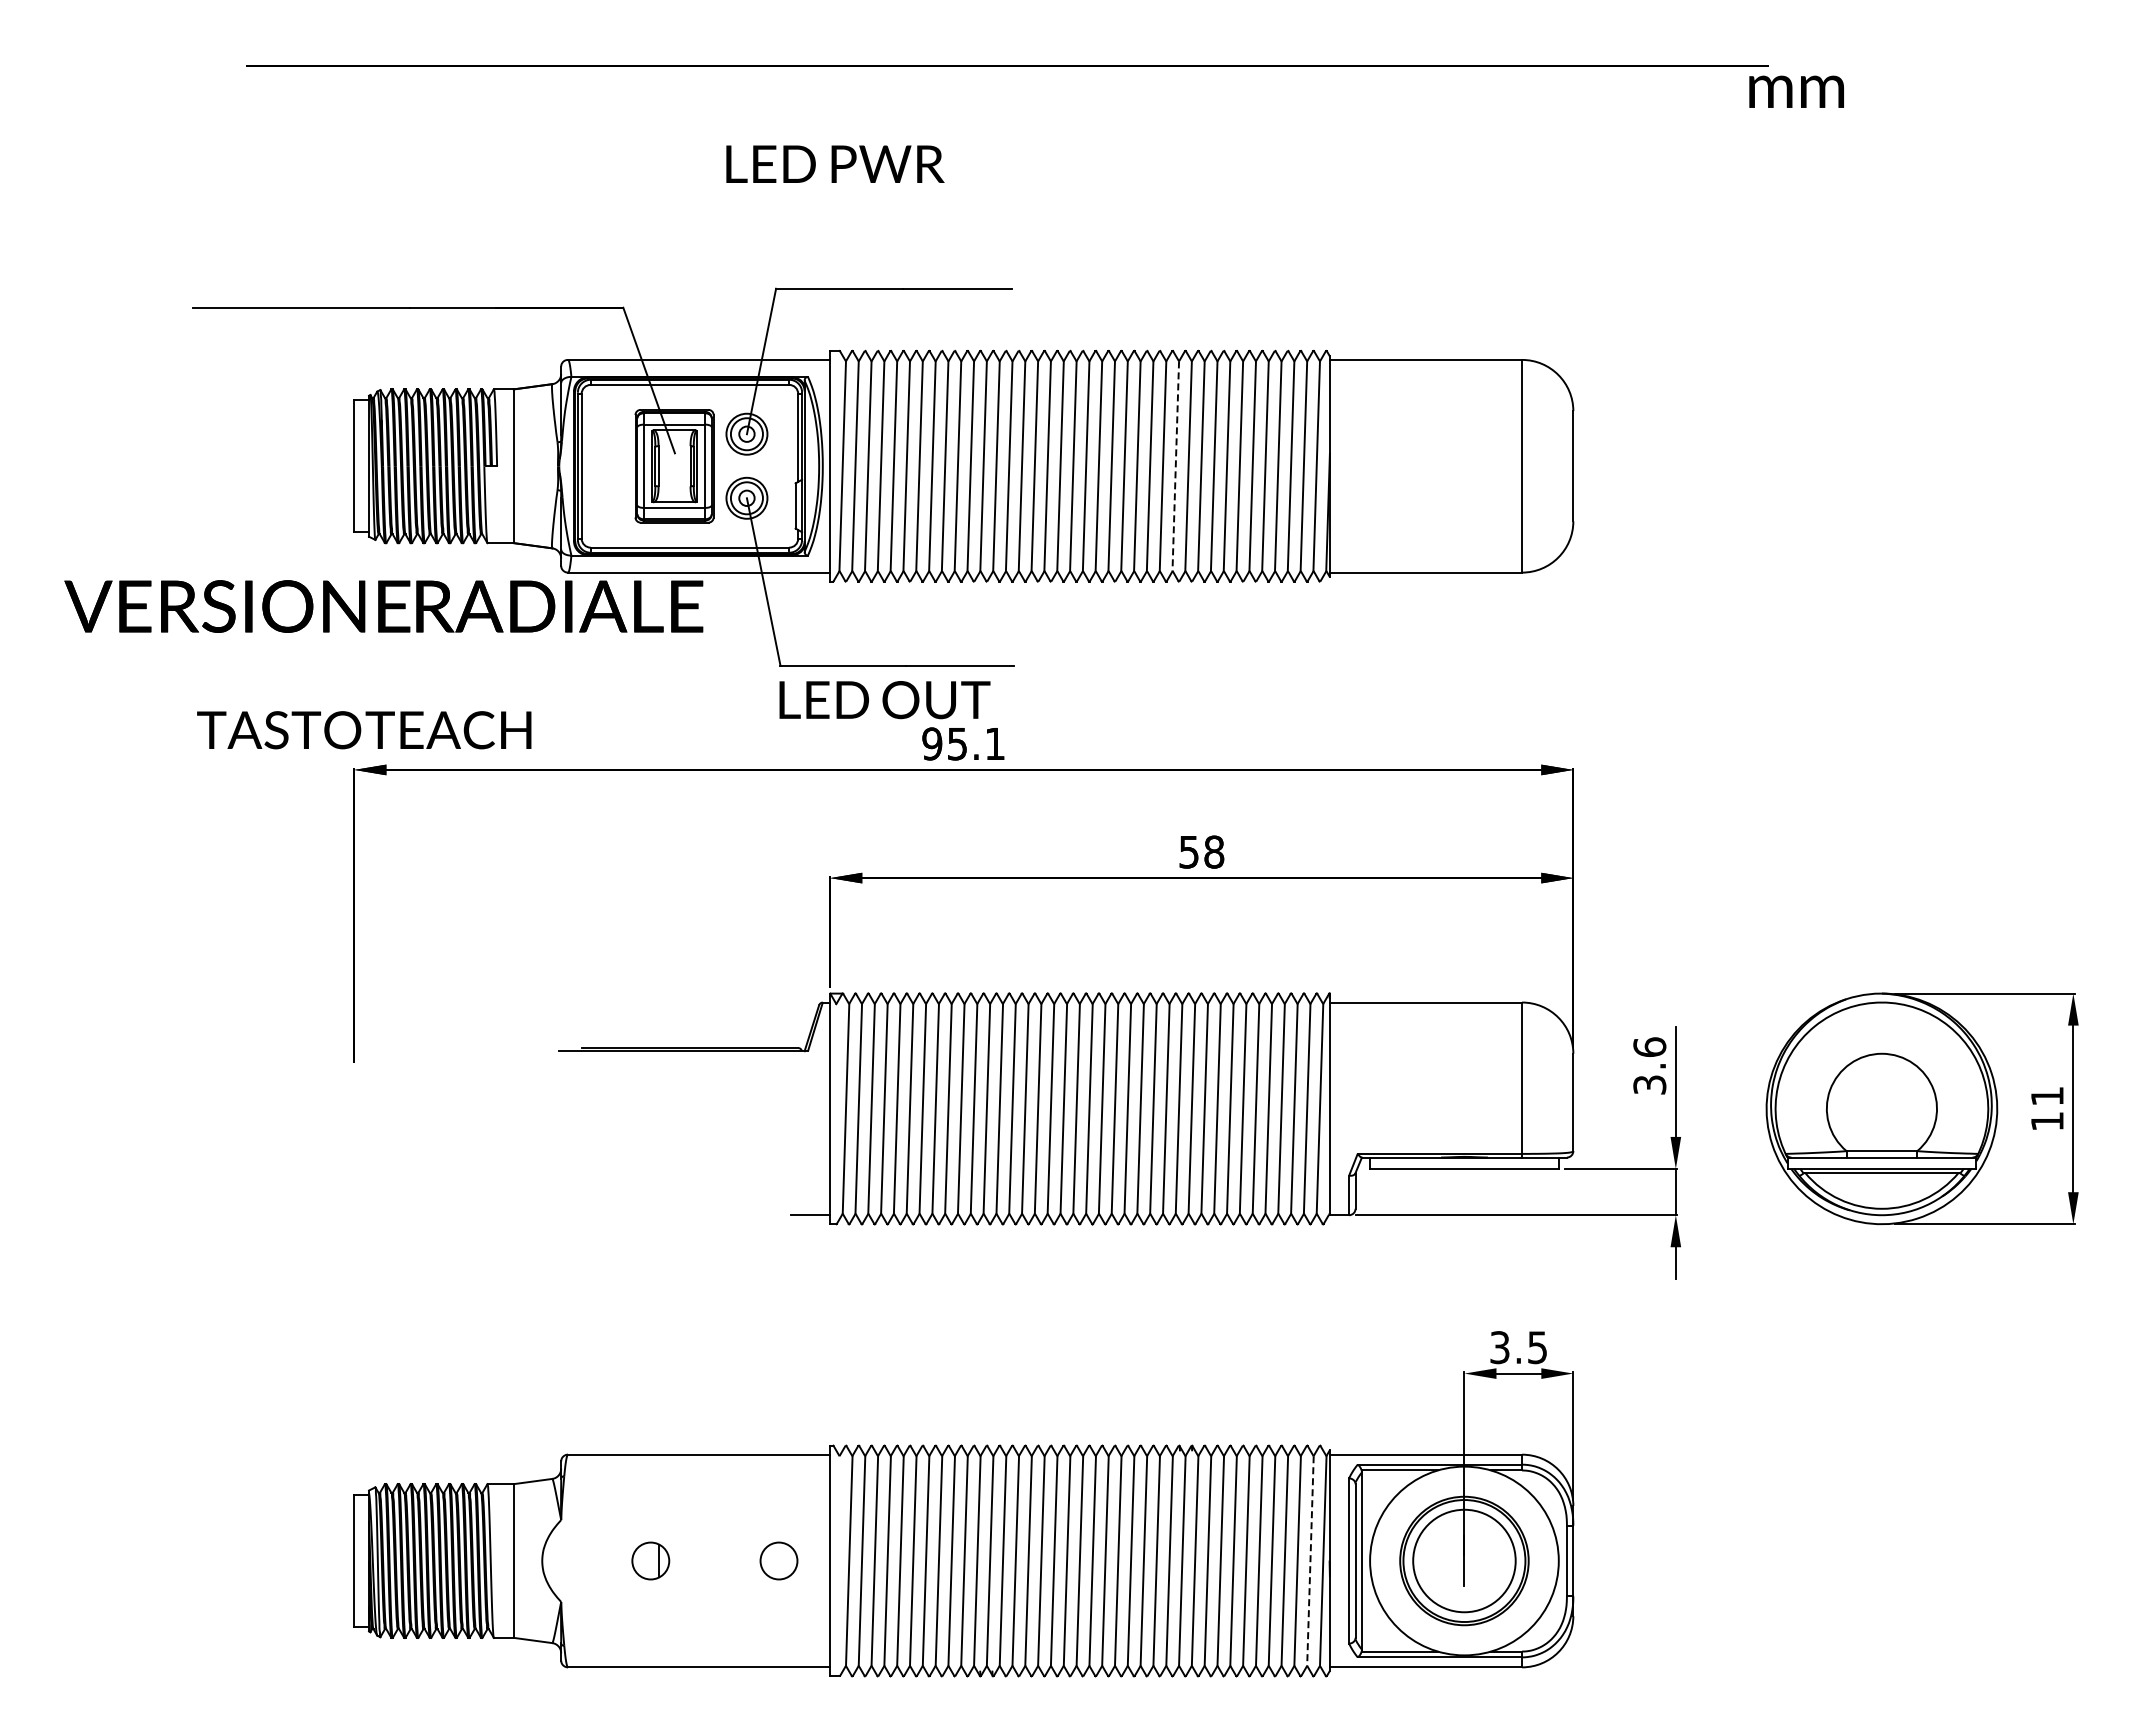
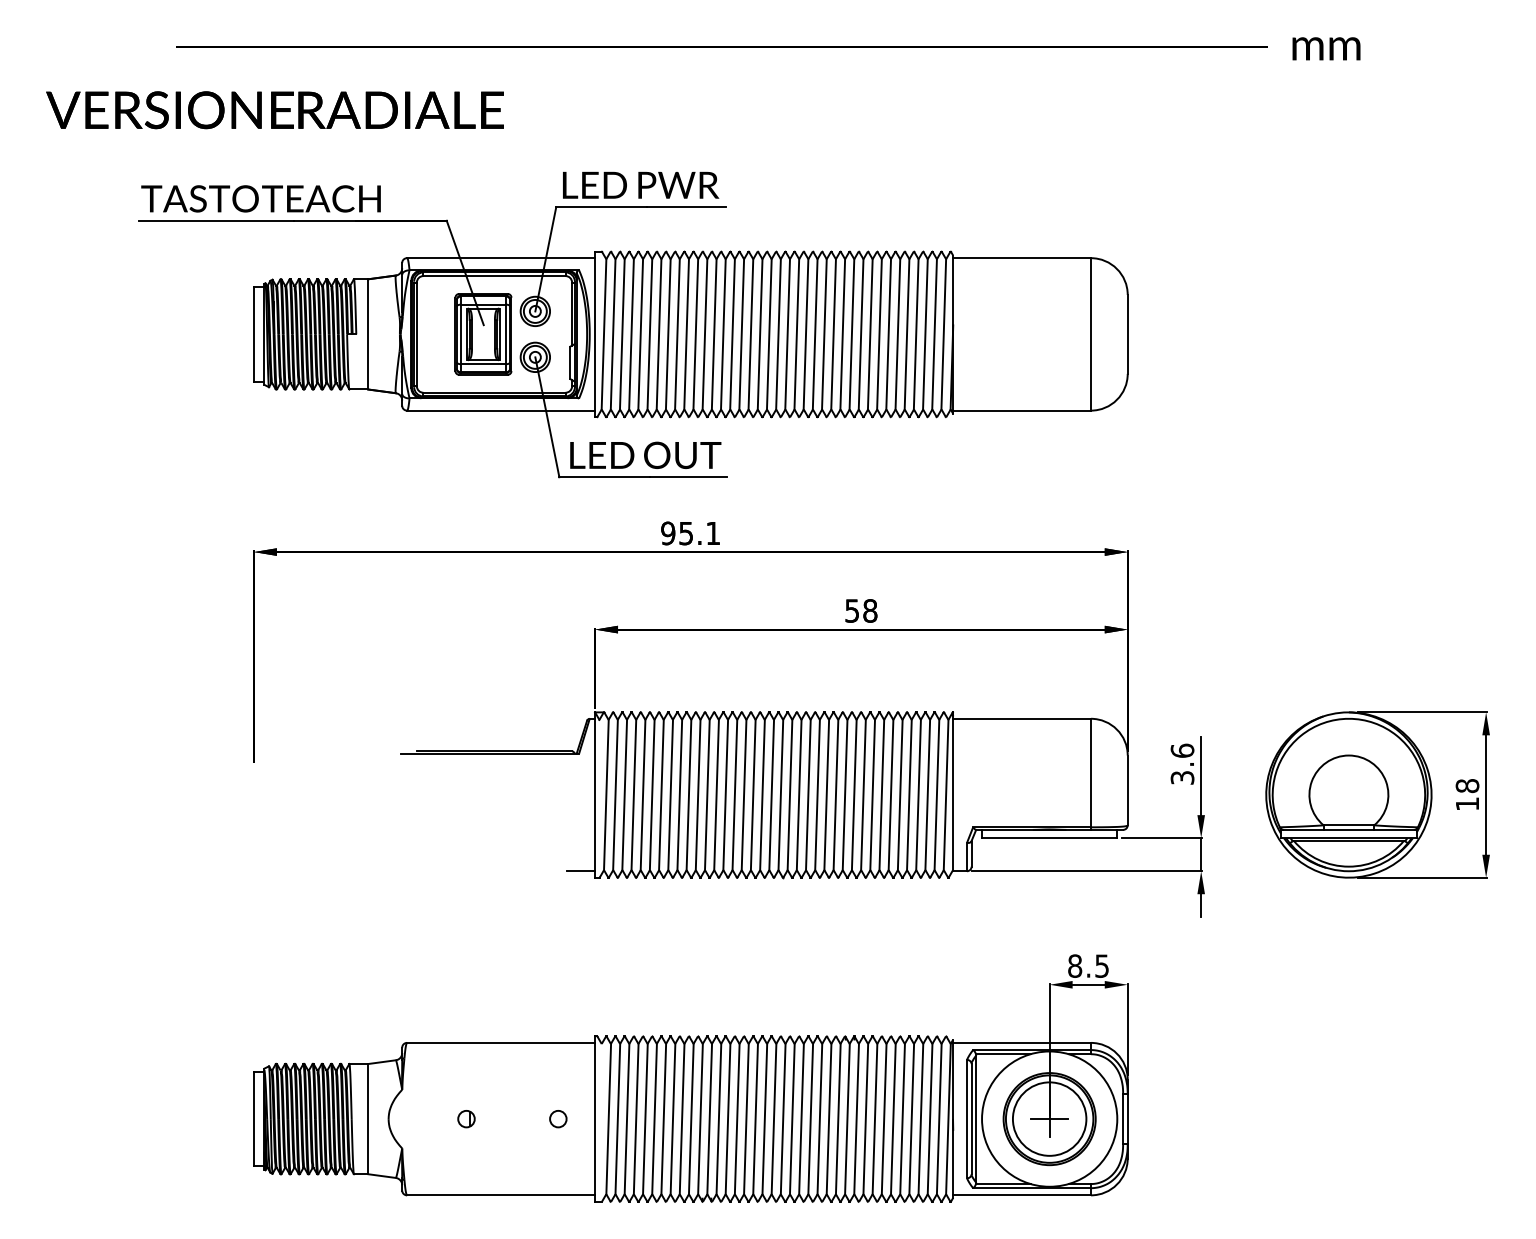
text: (1796, 91) -> (1326, 48), moved
text: (835, 163) -> (641, 184), moved
line: (1175, 466) -> (842, 334), dashed -> solid
text: (383, 606) -> (274, 110), moved
text: (884, 700) -> (645, 455), moved
text: (364, 730) -> (261, 199), moved
text: (2046, 1096) -> (1466, 786), 11 -> 18
text: (1499, 1347) -> (1074, 966), 3.5 -> 8.5
part: (650, 1560) -> (466, 1118), size x0.62
circle: (778, 1560) -> (557, 1118), size x0.62
line: (1310, 1560) -> (939, 1118), dashed -> solid
line: (1464, 1561) -> (1049, 1119), added

